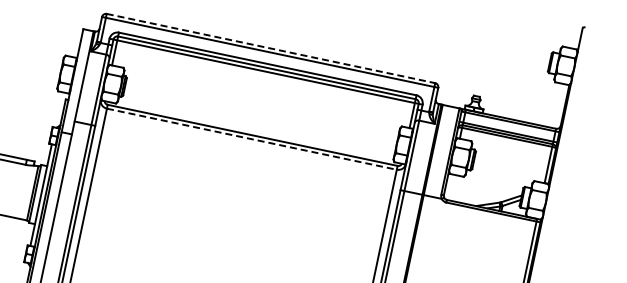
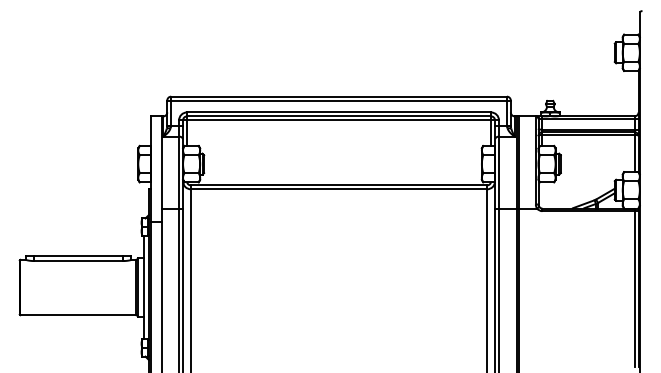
line: (271, 48) -> (339, 96), dashed -> solid
line: (252, 139) -> (339, 189), dashed -> solid

